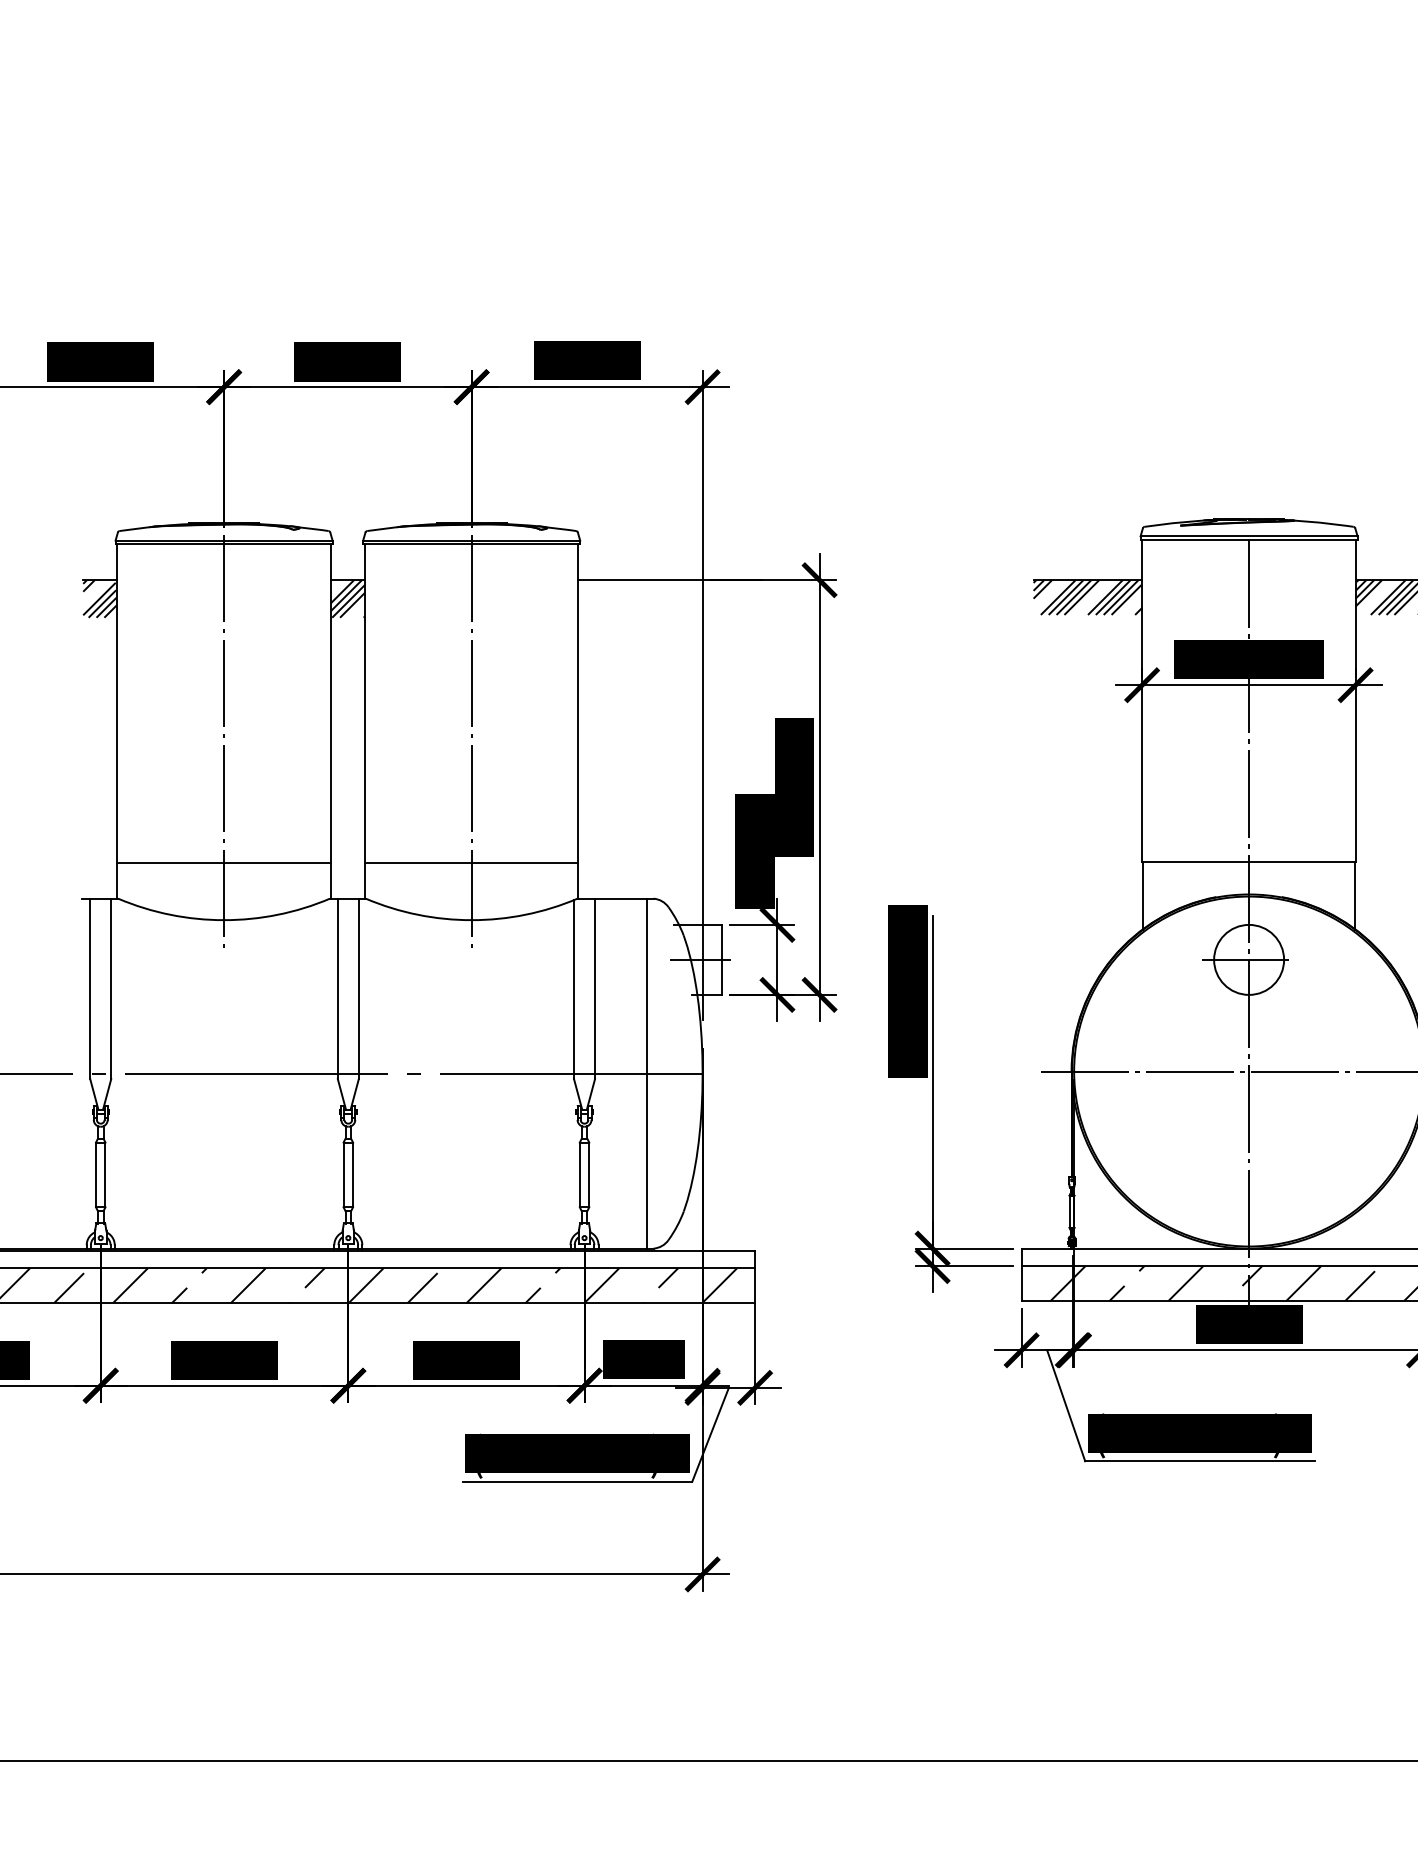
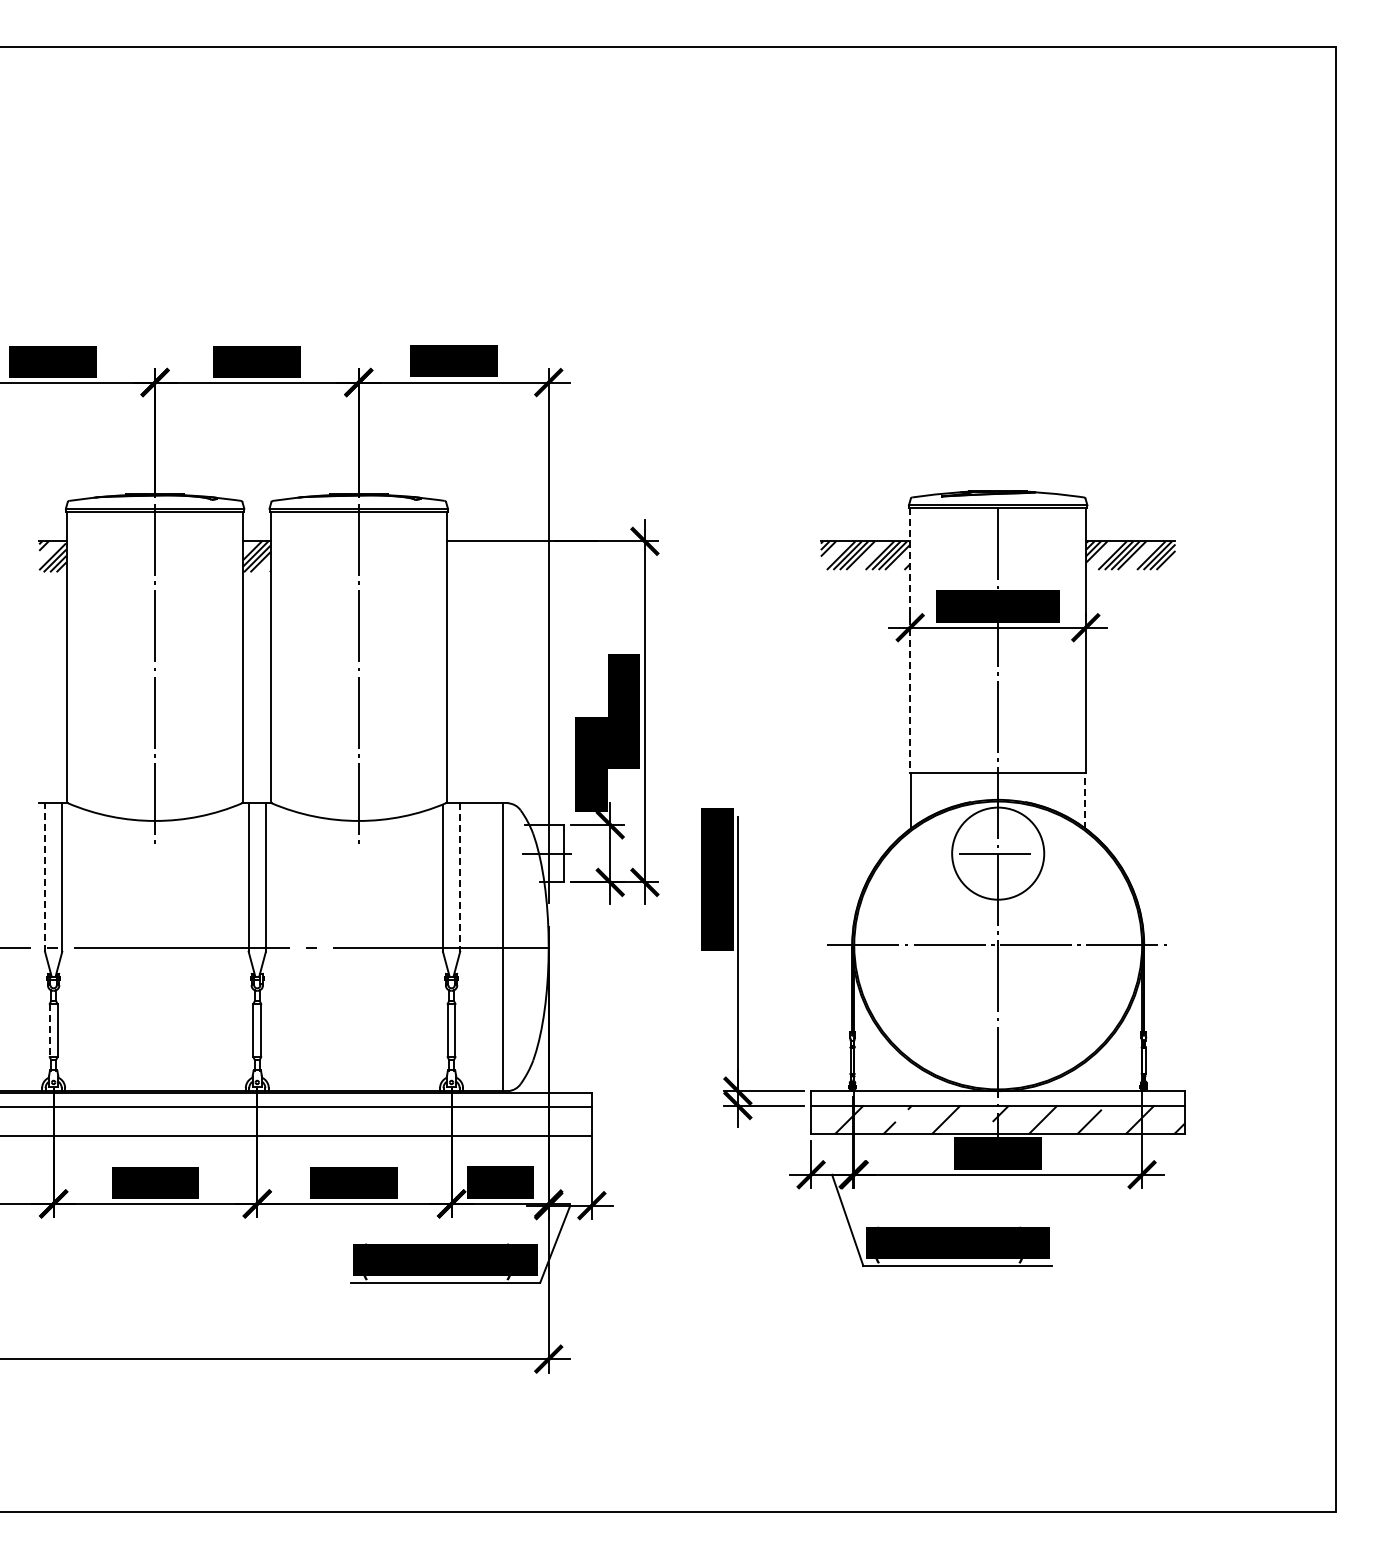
line: (1142, 701) -> (910, 641), solid -> dashed
line: (223, 862) -> (154, 773), removed
line: (471, 862) -> (358, 773), removed
line: (1355, 896) -> (1085, 801), solid -> dashed
circle: (1248, 959) -> (997, 853), size x1.6
line: (90, 988) -> (45, 877), solid -> dashed
line: (595, 990) -> (460, 878), solid -> dashed
line: (95, 1174) -> (49, 1030), solid -> dashed
hatch: (395, 1285) -> (296, 1121), removed

